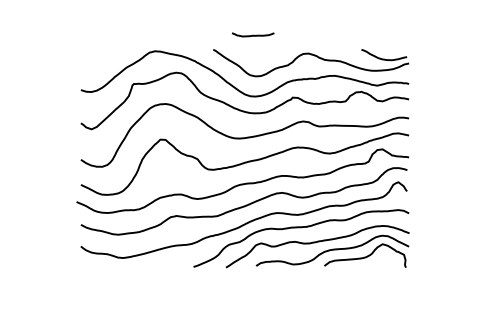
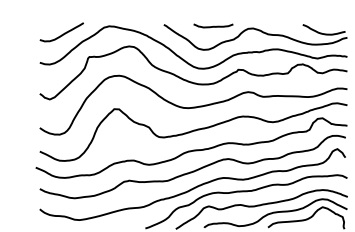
curve: (252, 34) -> (212, 25), moved
curve: (105, 59) -> (62, 34), added

